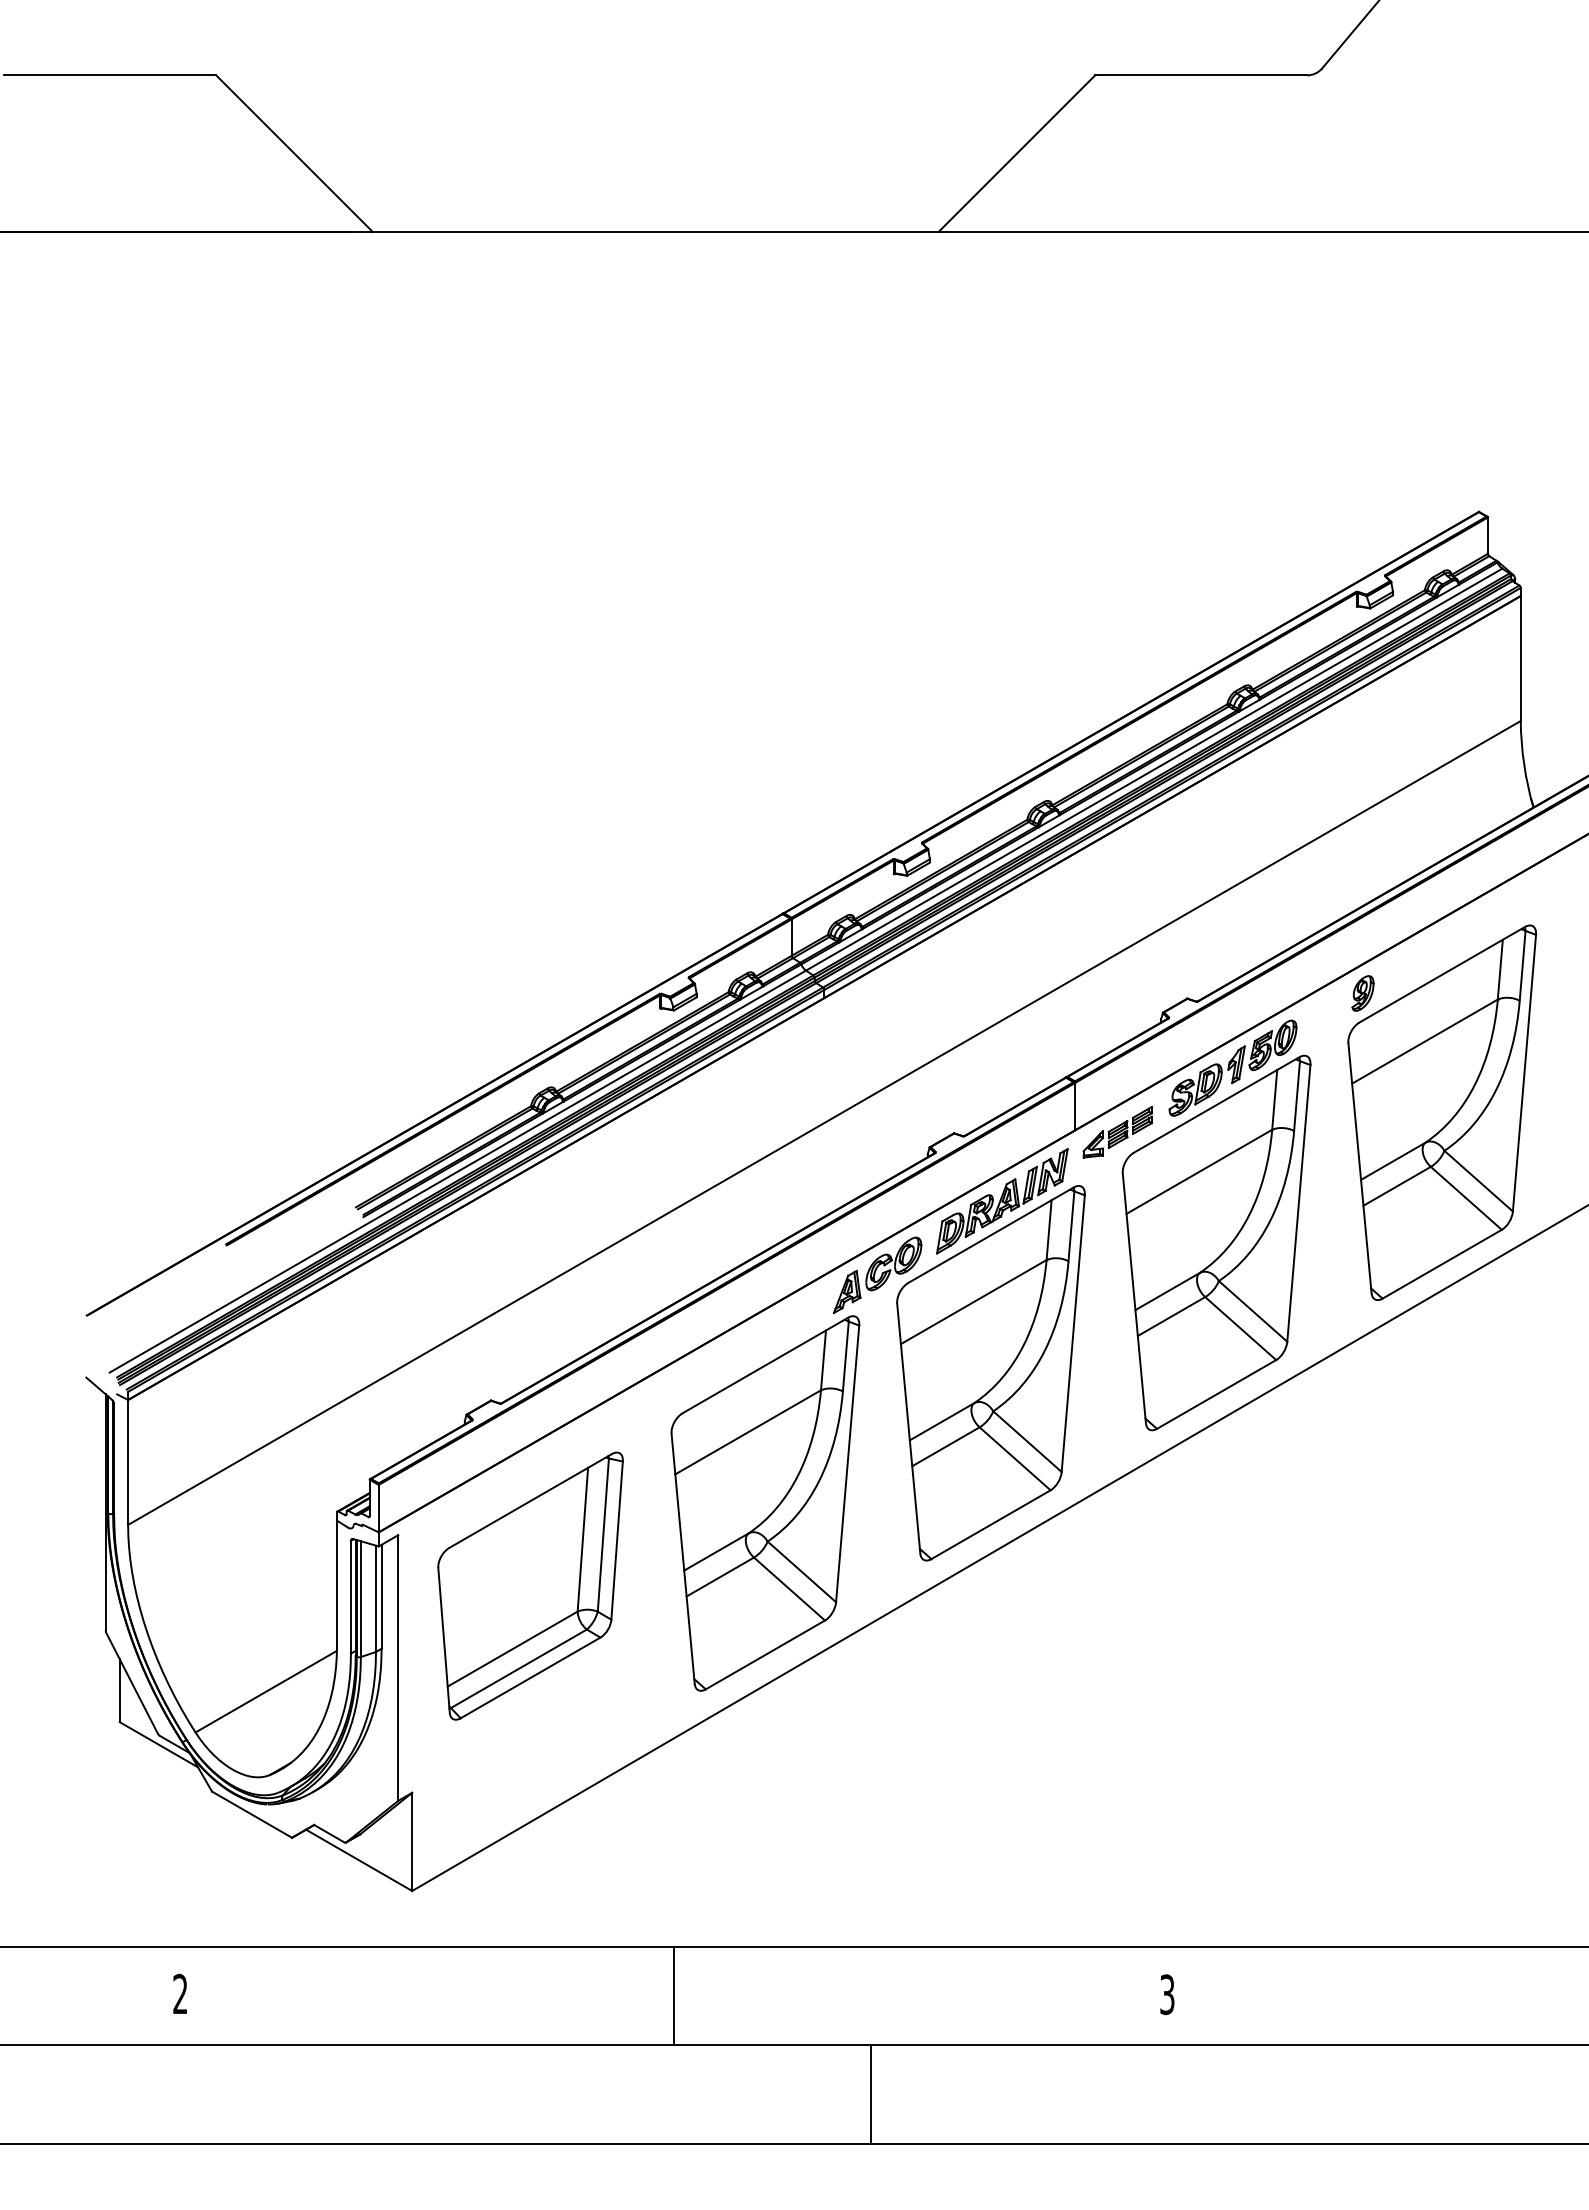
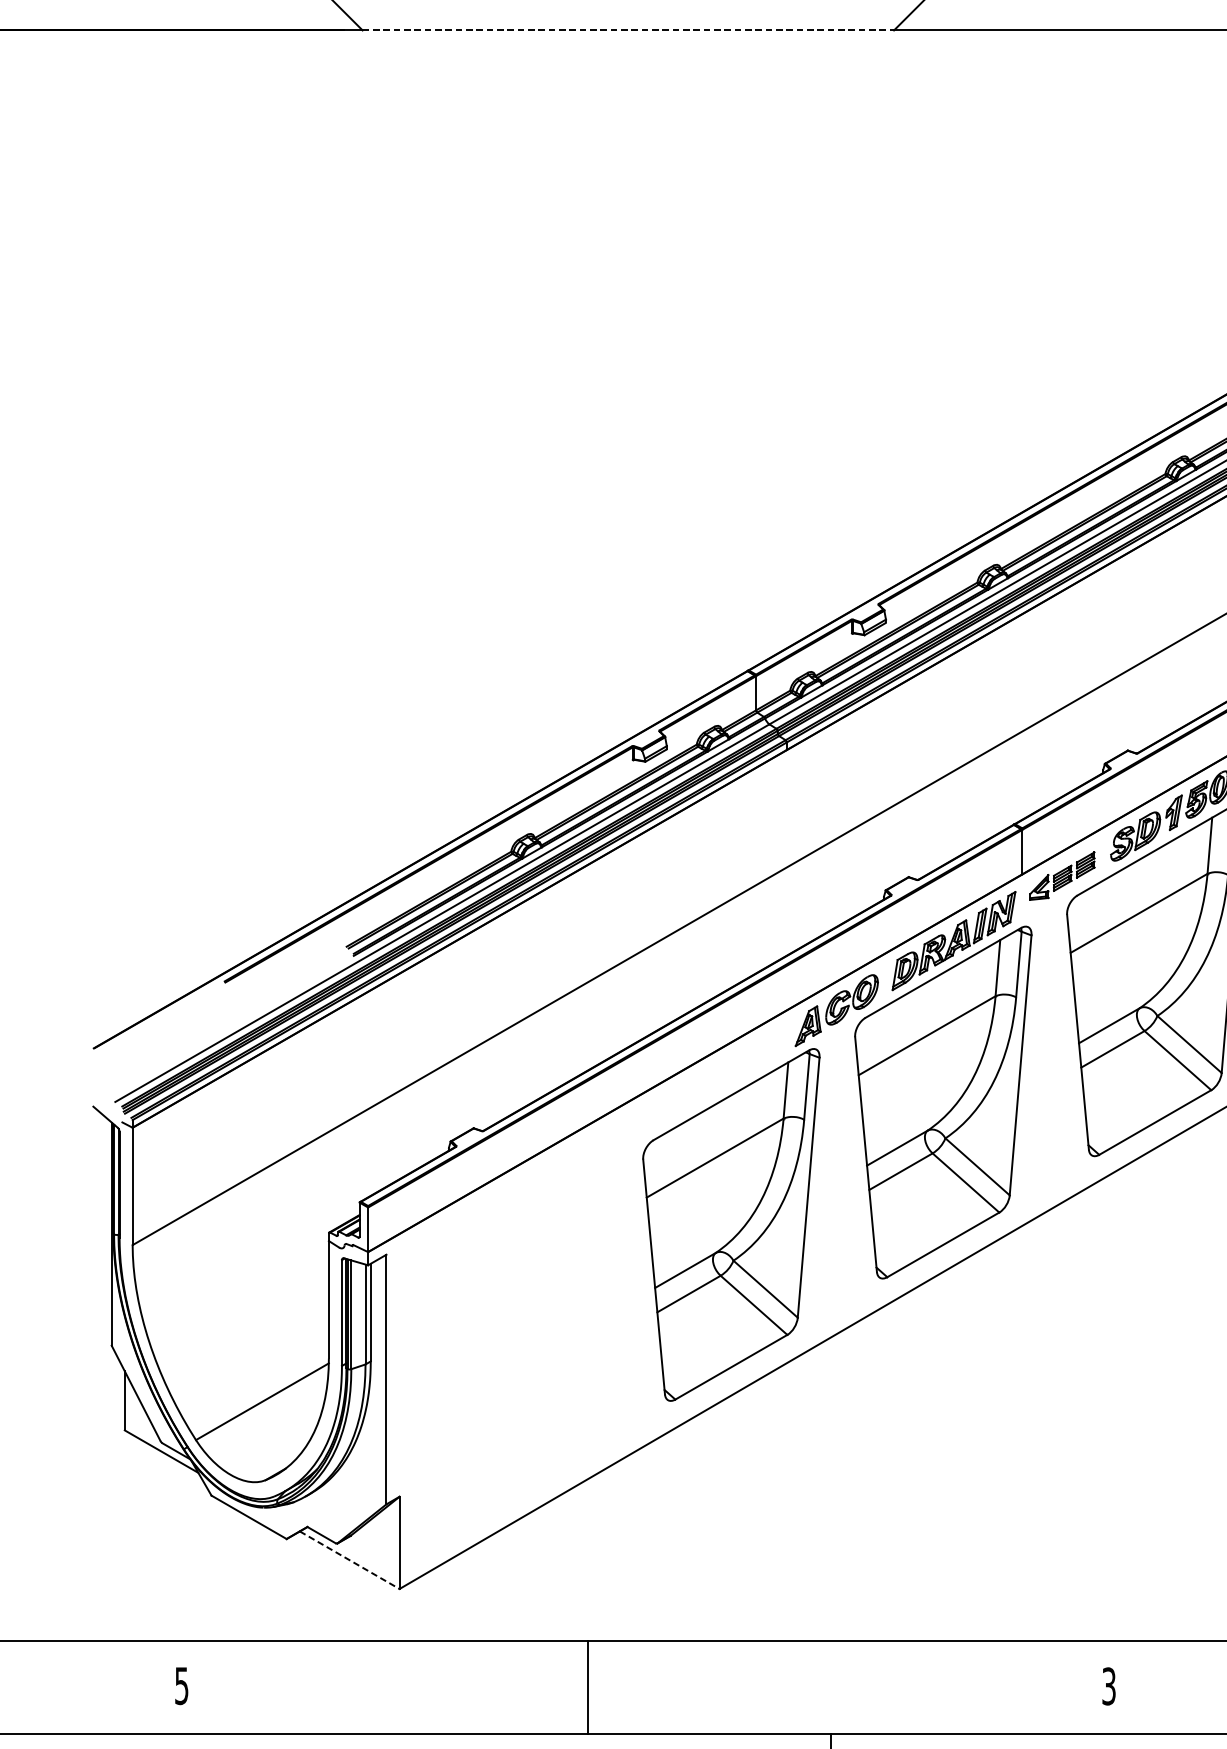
line: (655, 232) -> (628, 30), solid -> dashed
part: (530, 1585) -> (510, 1302), removed
line: (359, 1860) -> (350, 1560), solid -> dashed
text: (180, 1993) -> (181, 1685), 2 -> 5
line: (674, 1995) -> (588, 1687), moved

